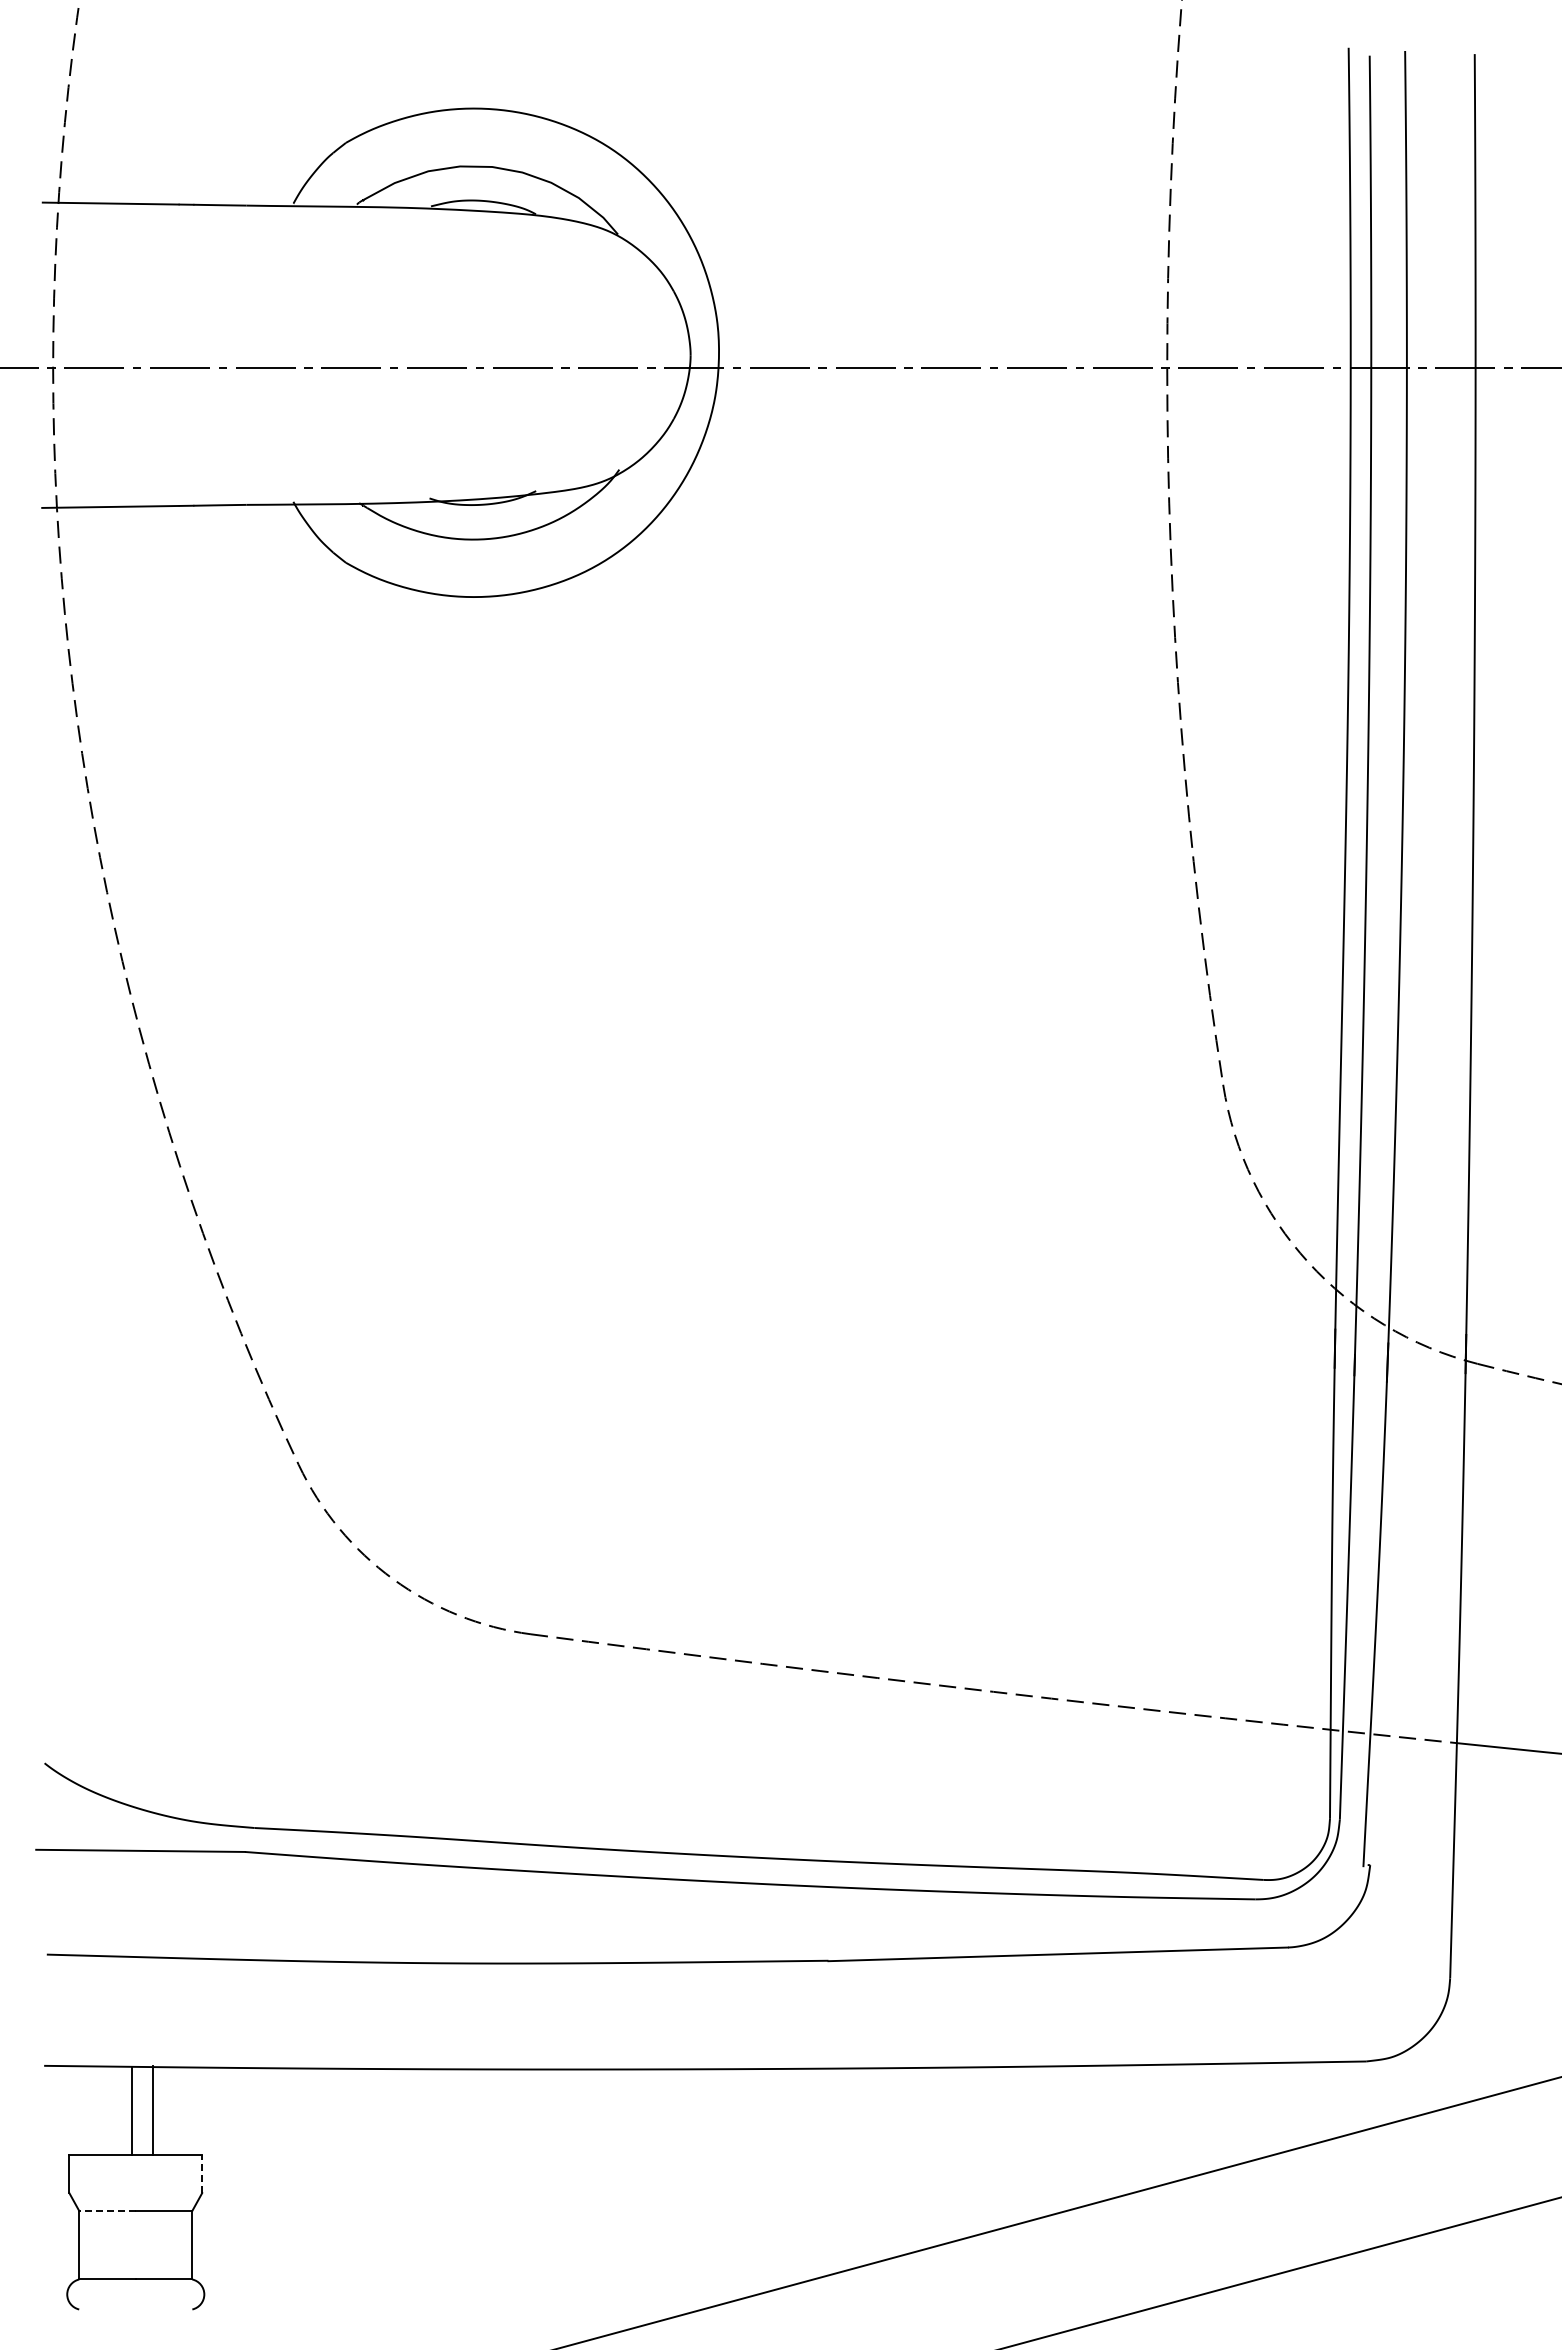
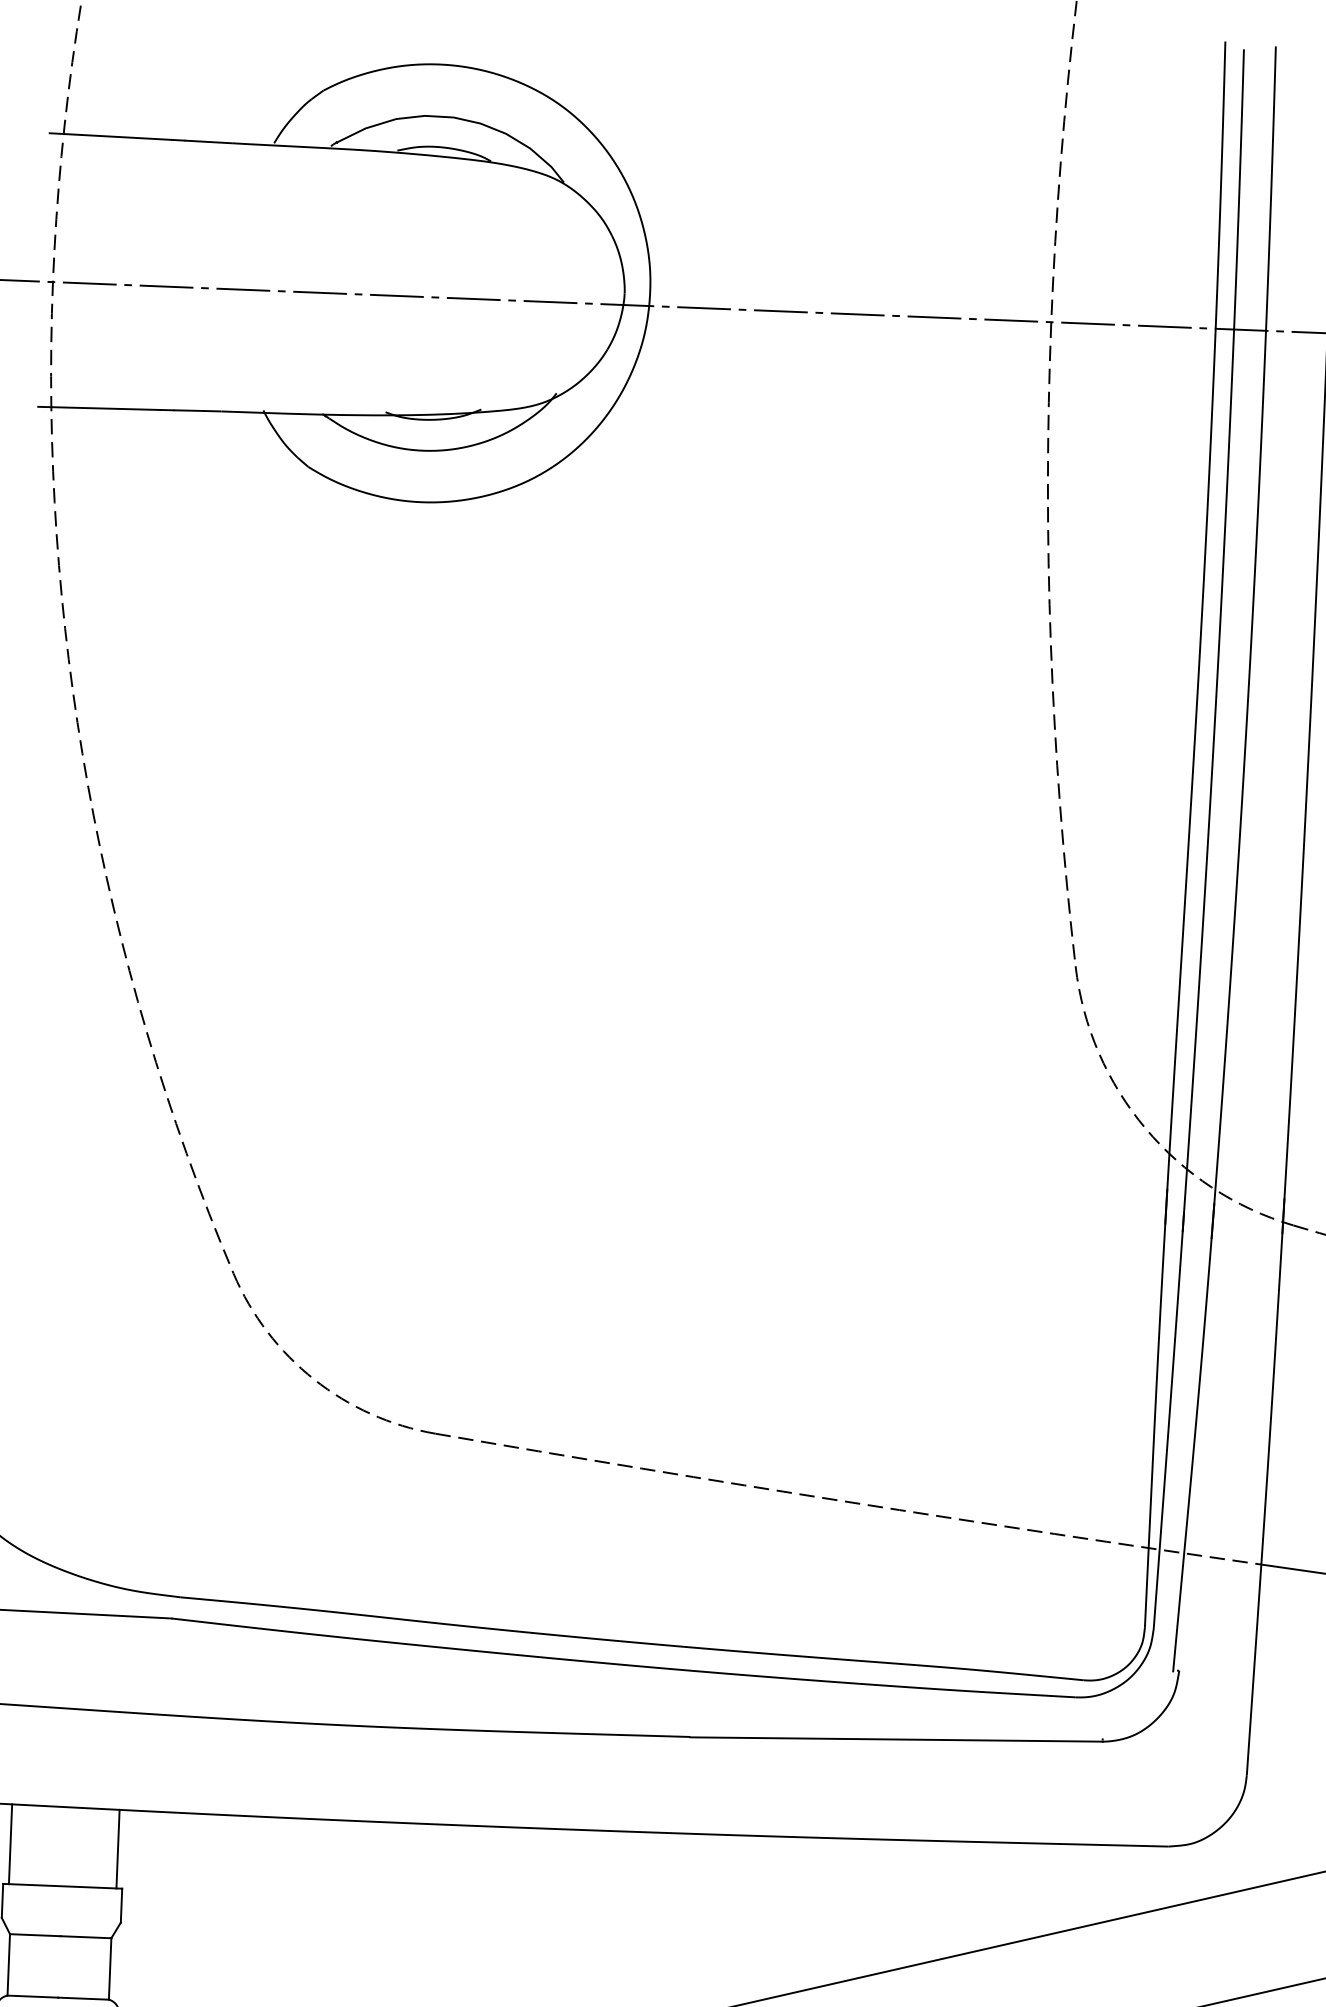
line: (152, 2110) -> (10, 1844), moved
line: (131, 2111) -> (117, 1849), moved
line: (202, 2174) -> (121, 1905), dashed -> solid
line: (107, 2210) -> (35, 1934), dashed -> solid

